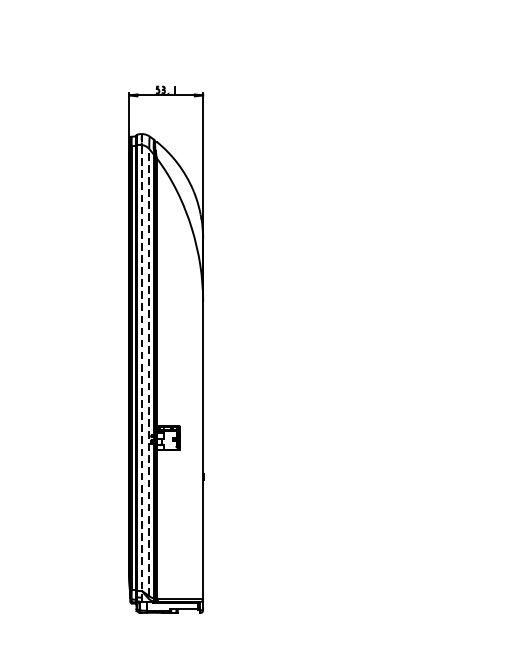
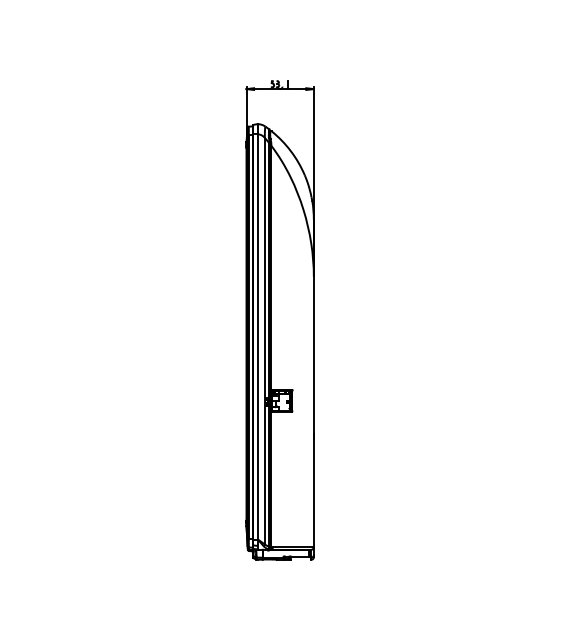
line: (142, 367) -> (258, 336), dashed -> solid
line: (148, 371) -> (264, 340), dashed -> solid

